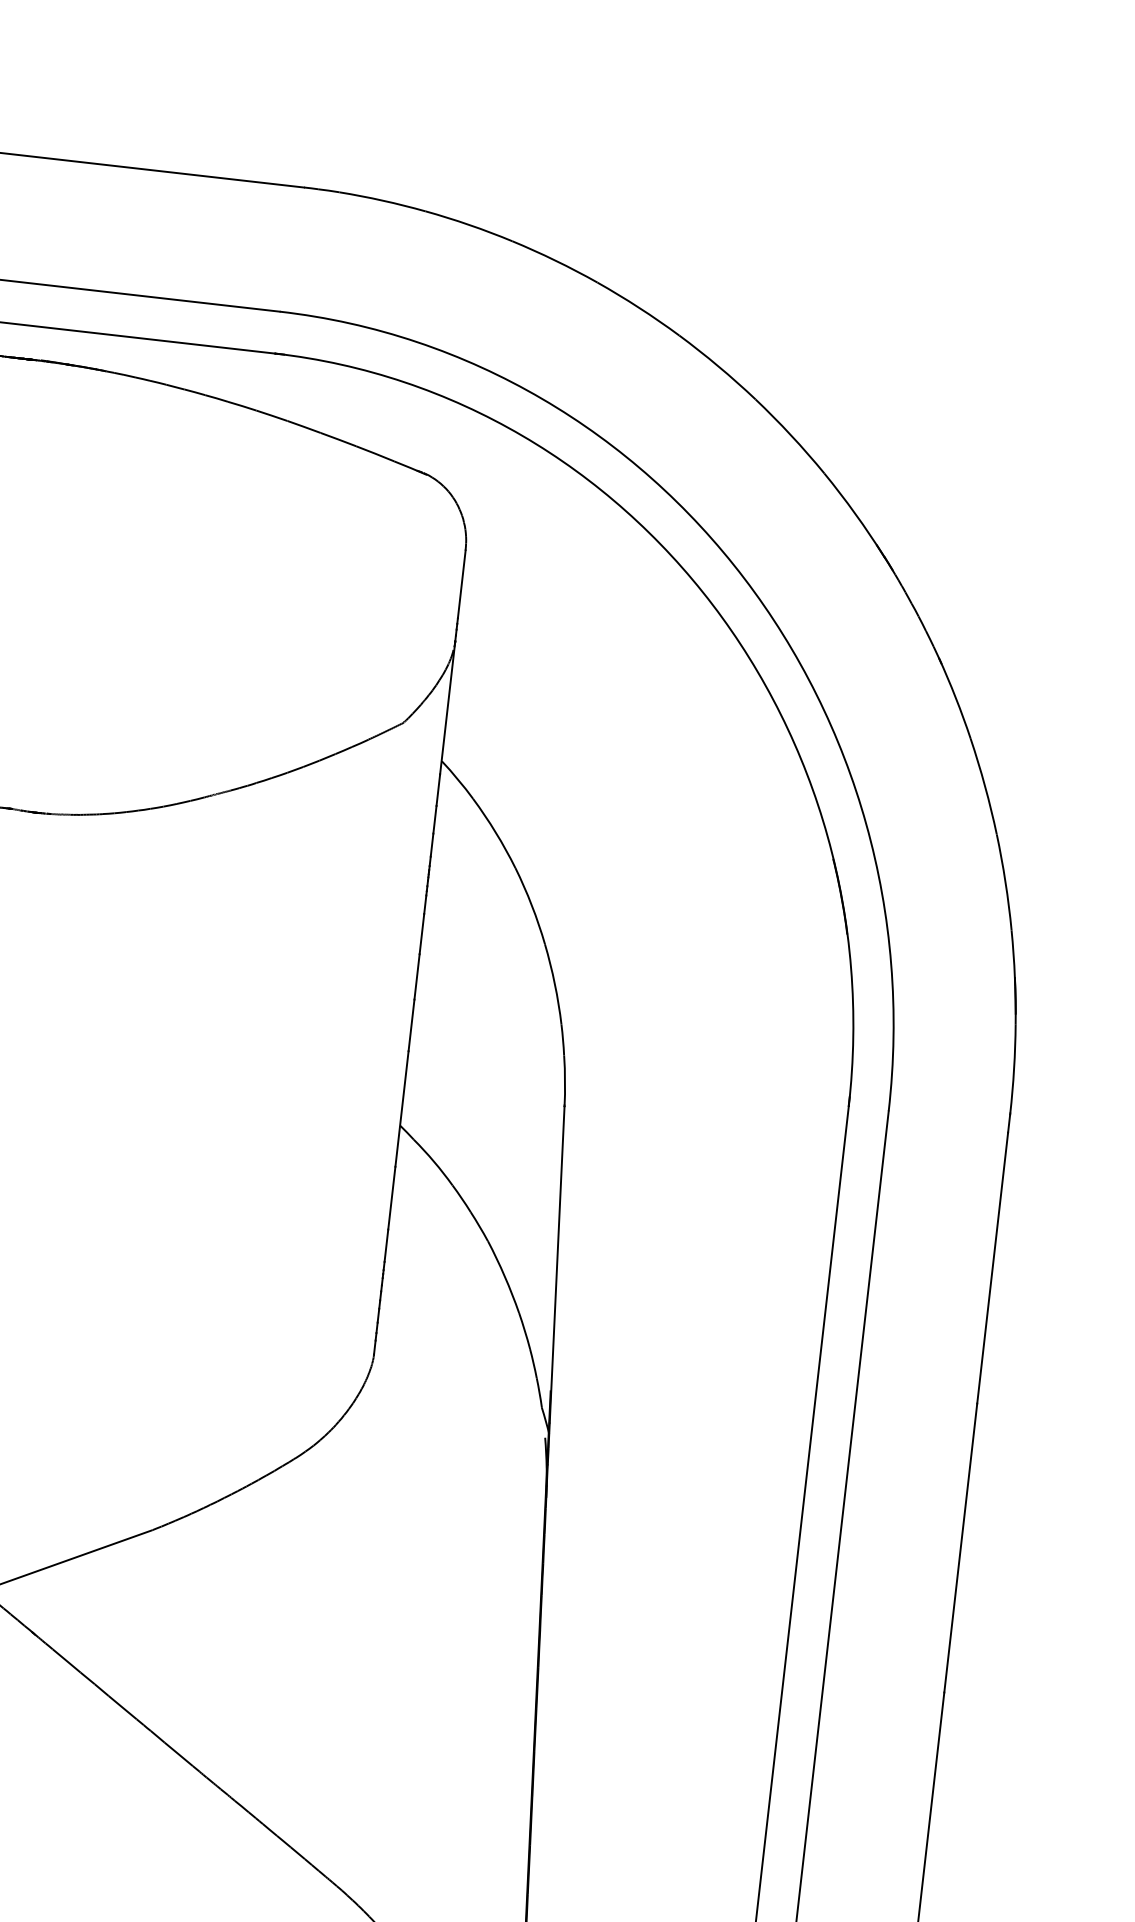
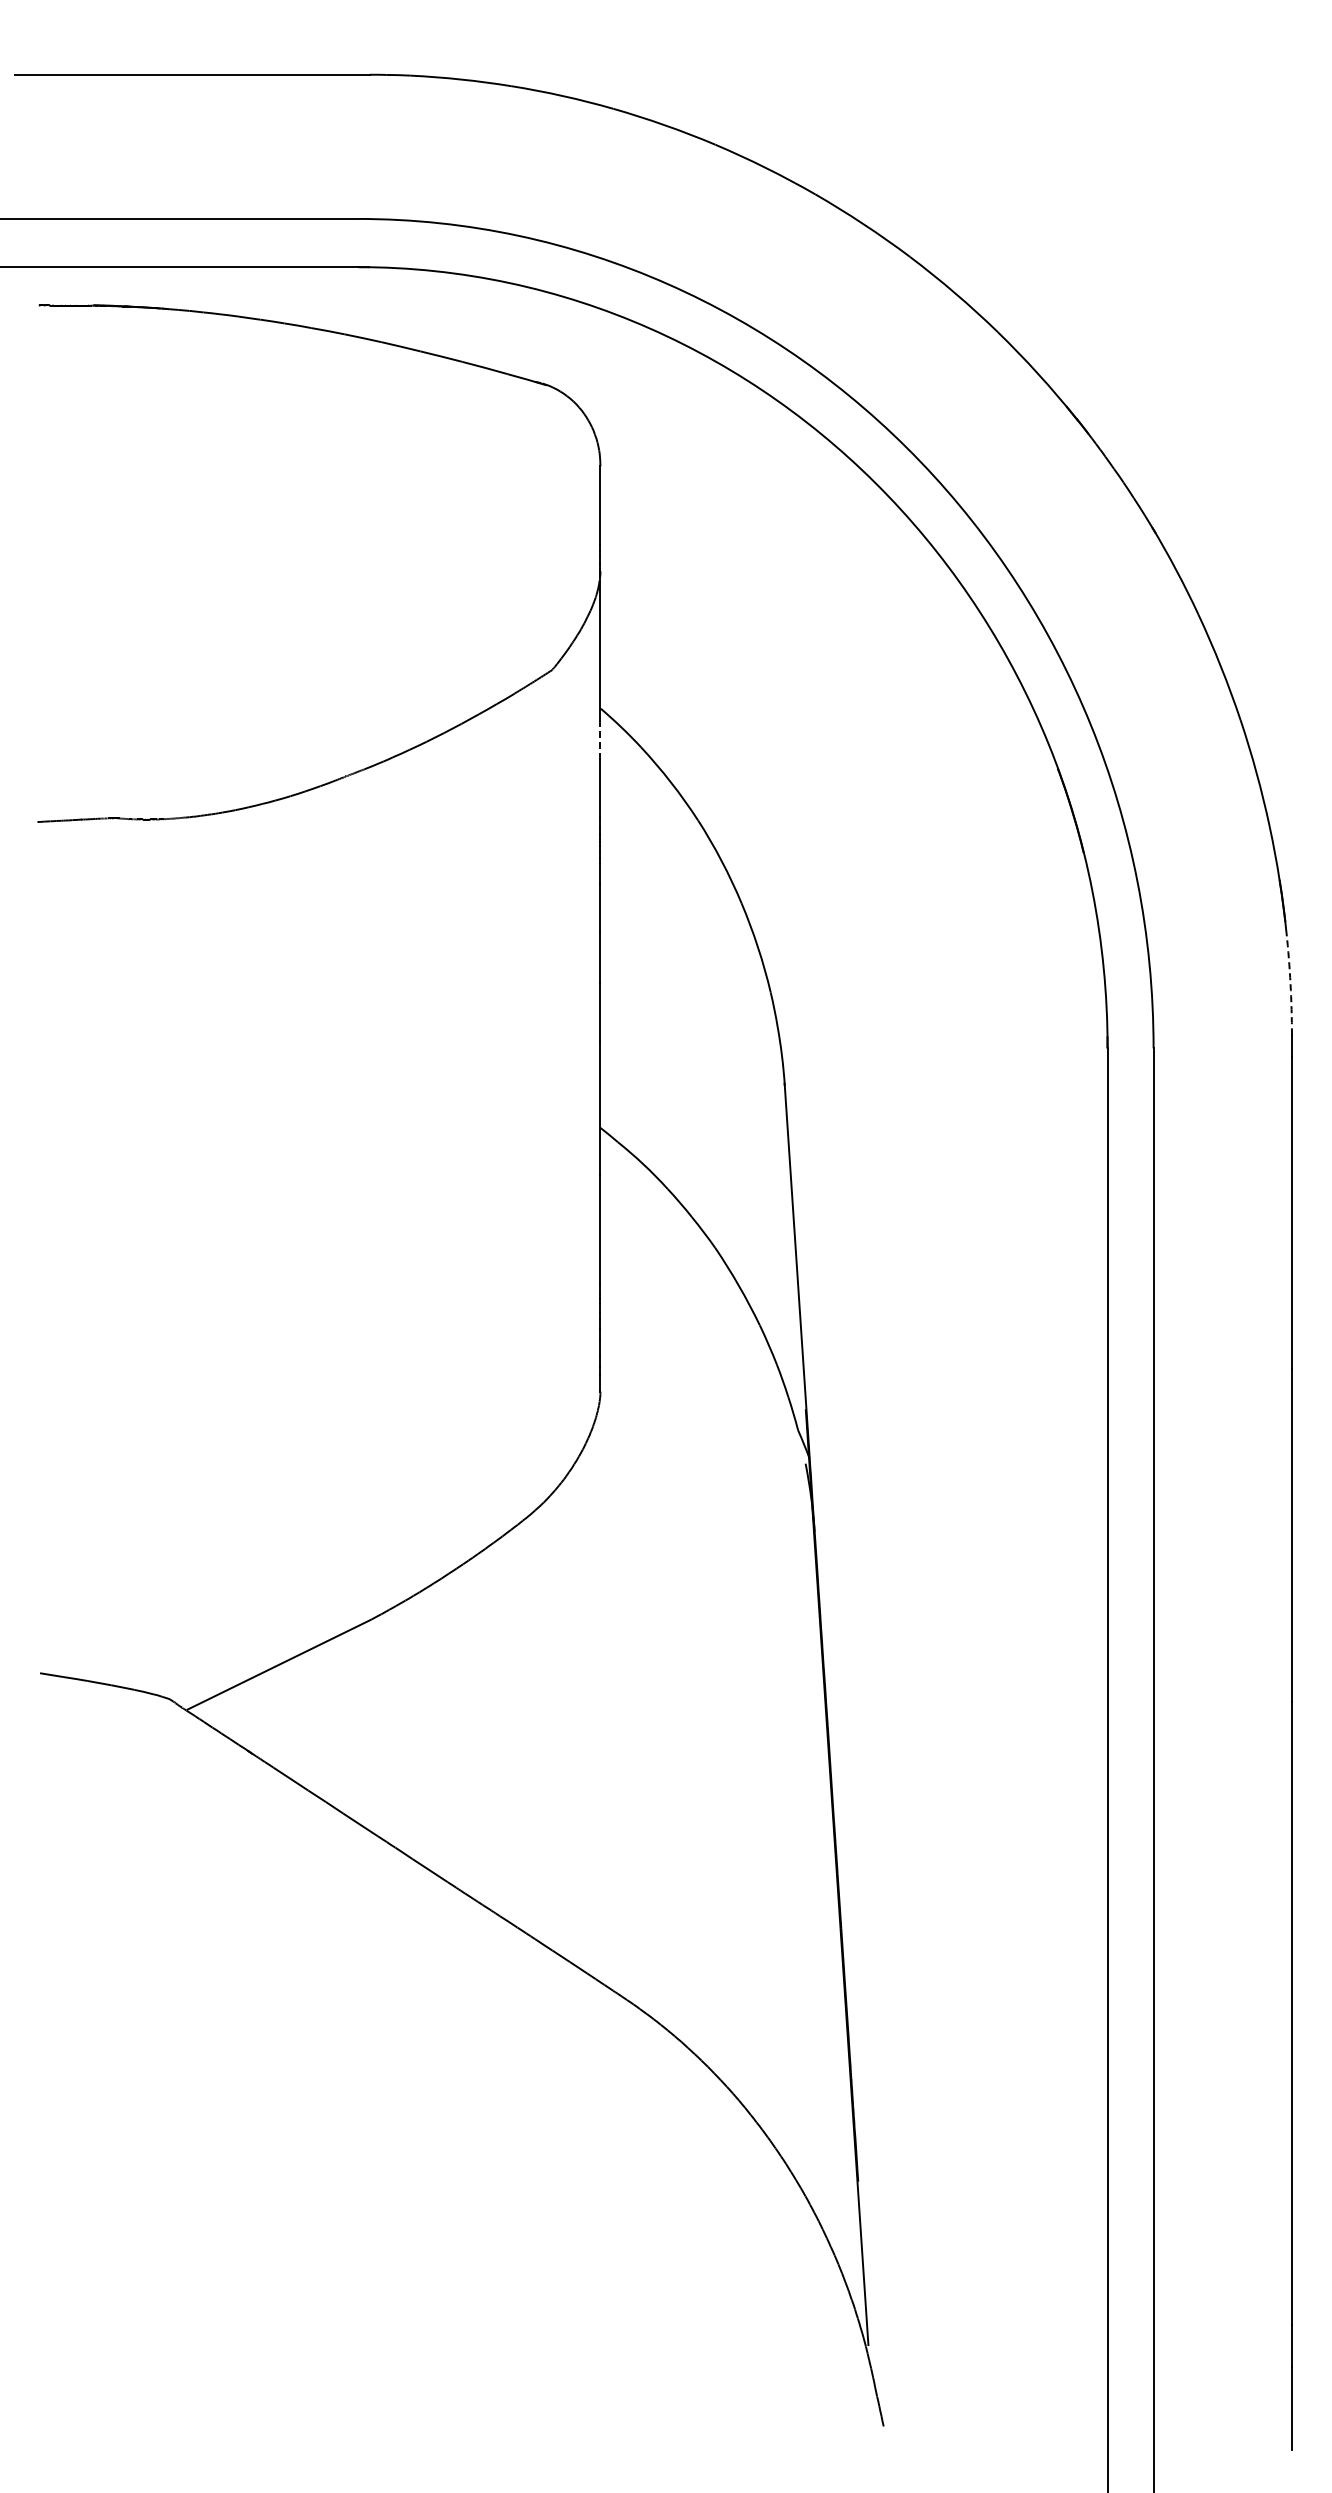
line: (438, 789) -> (600, 741), solid -> dashed
arc: (1014, 1069) -> (1290, 984), solid -> dashed

